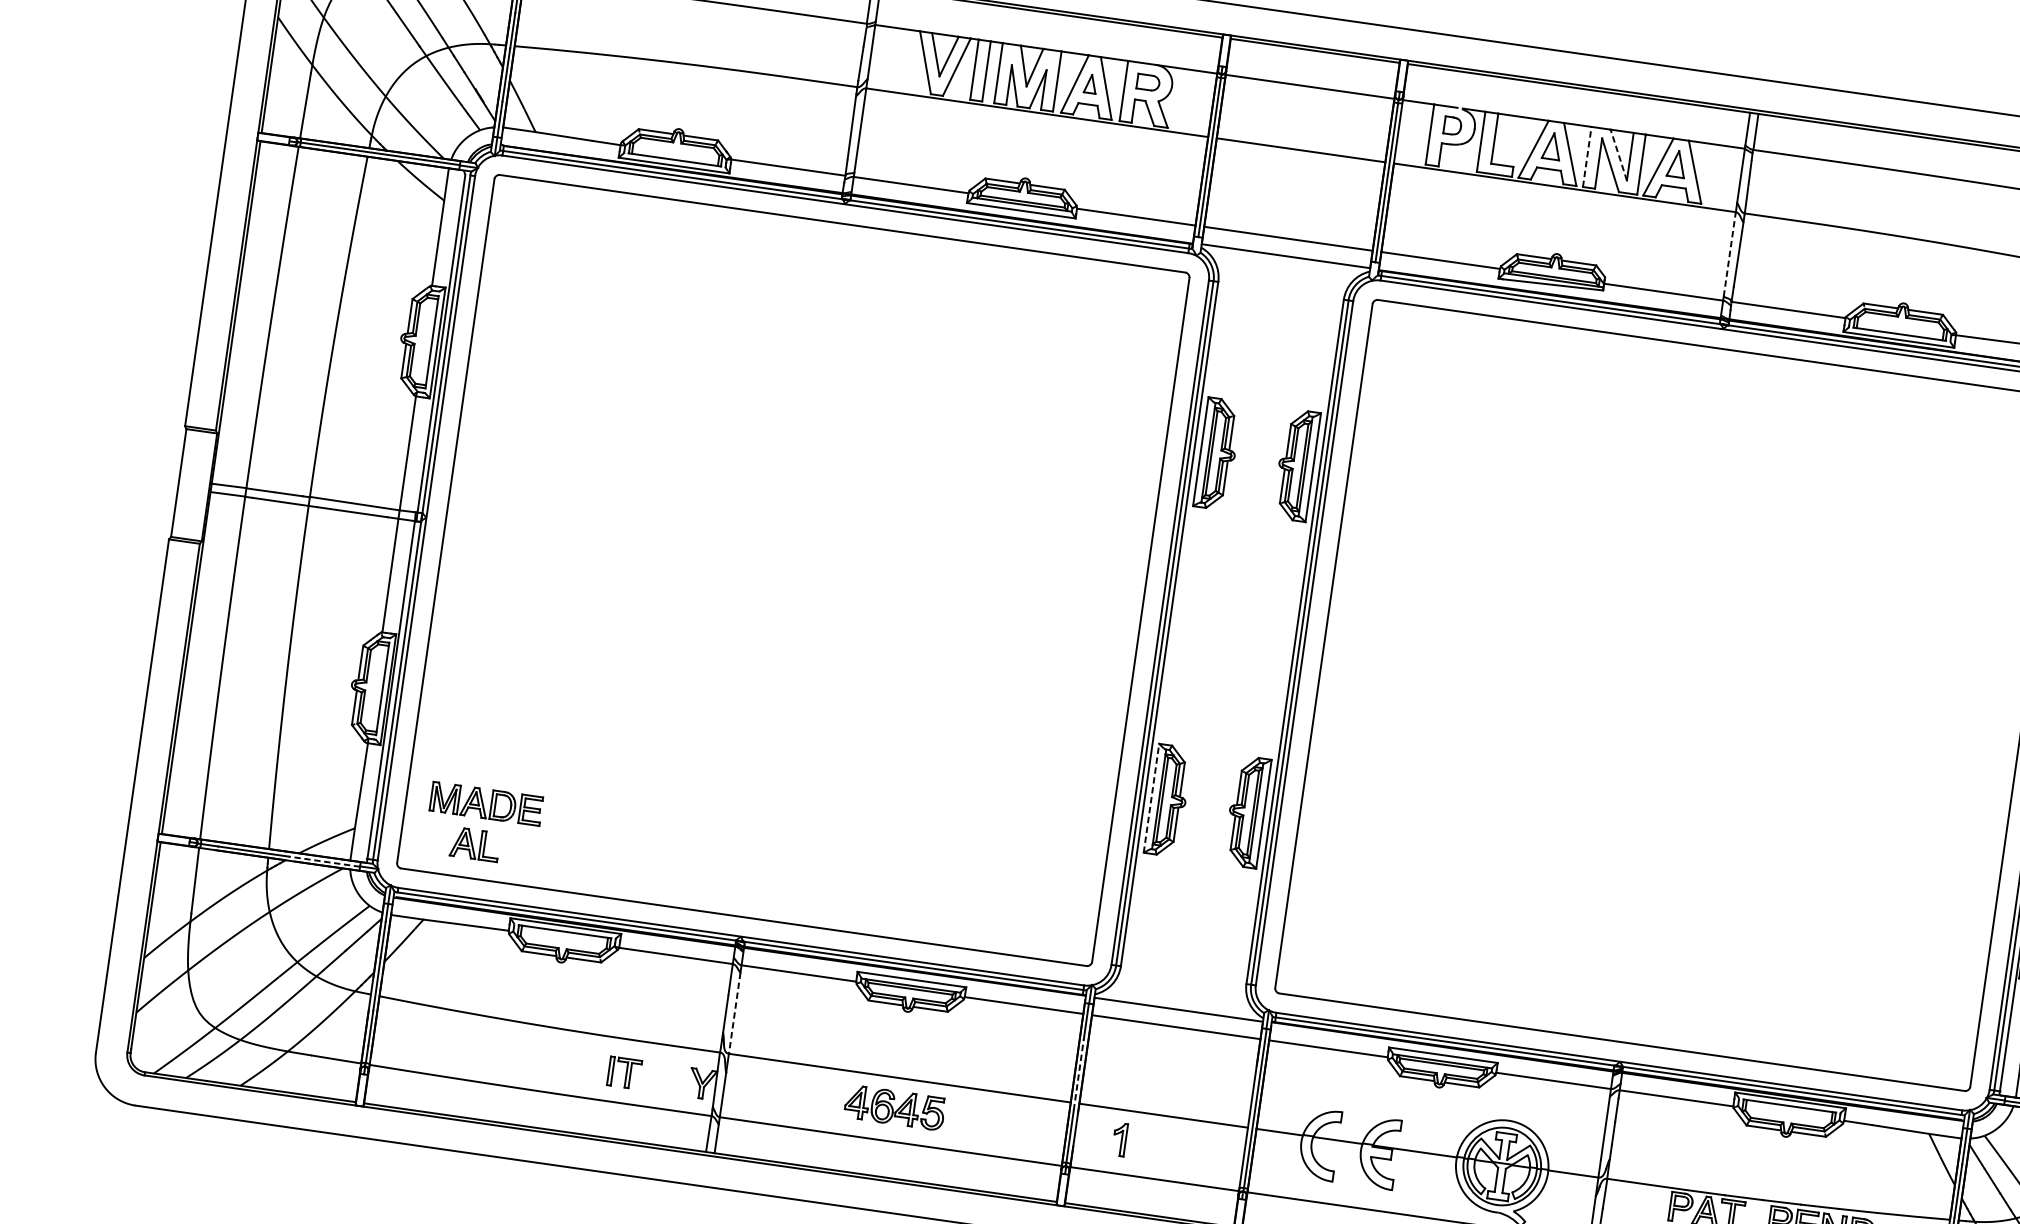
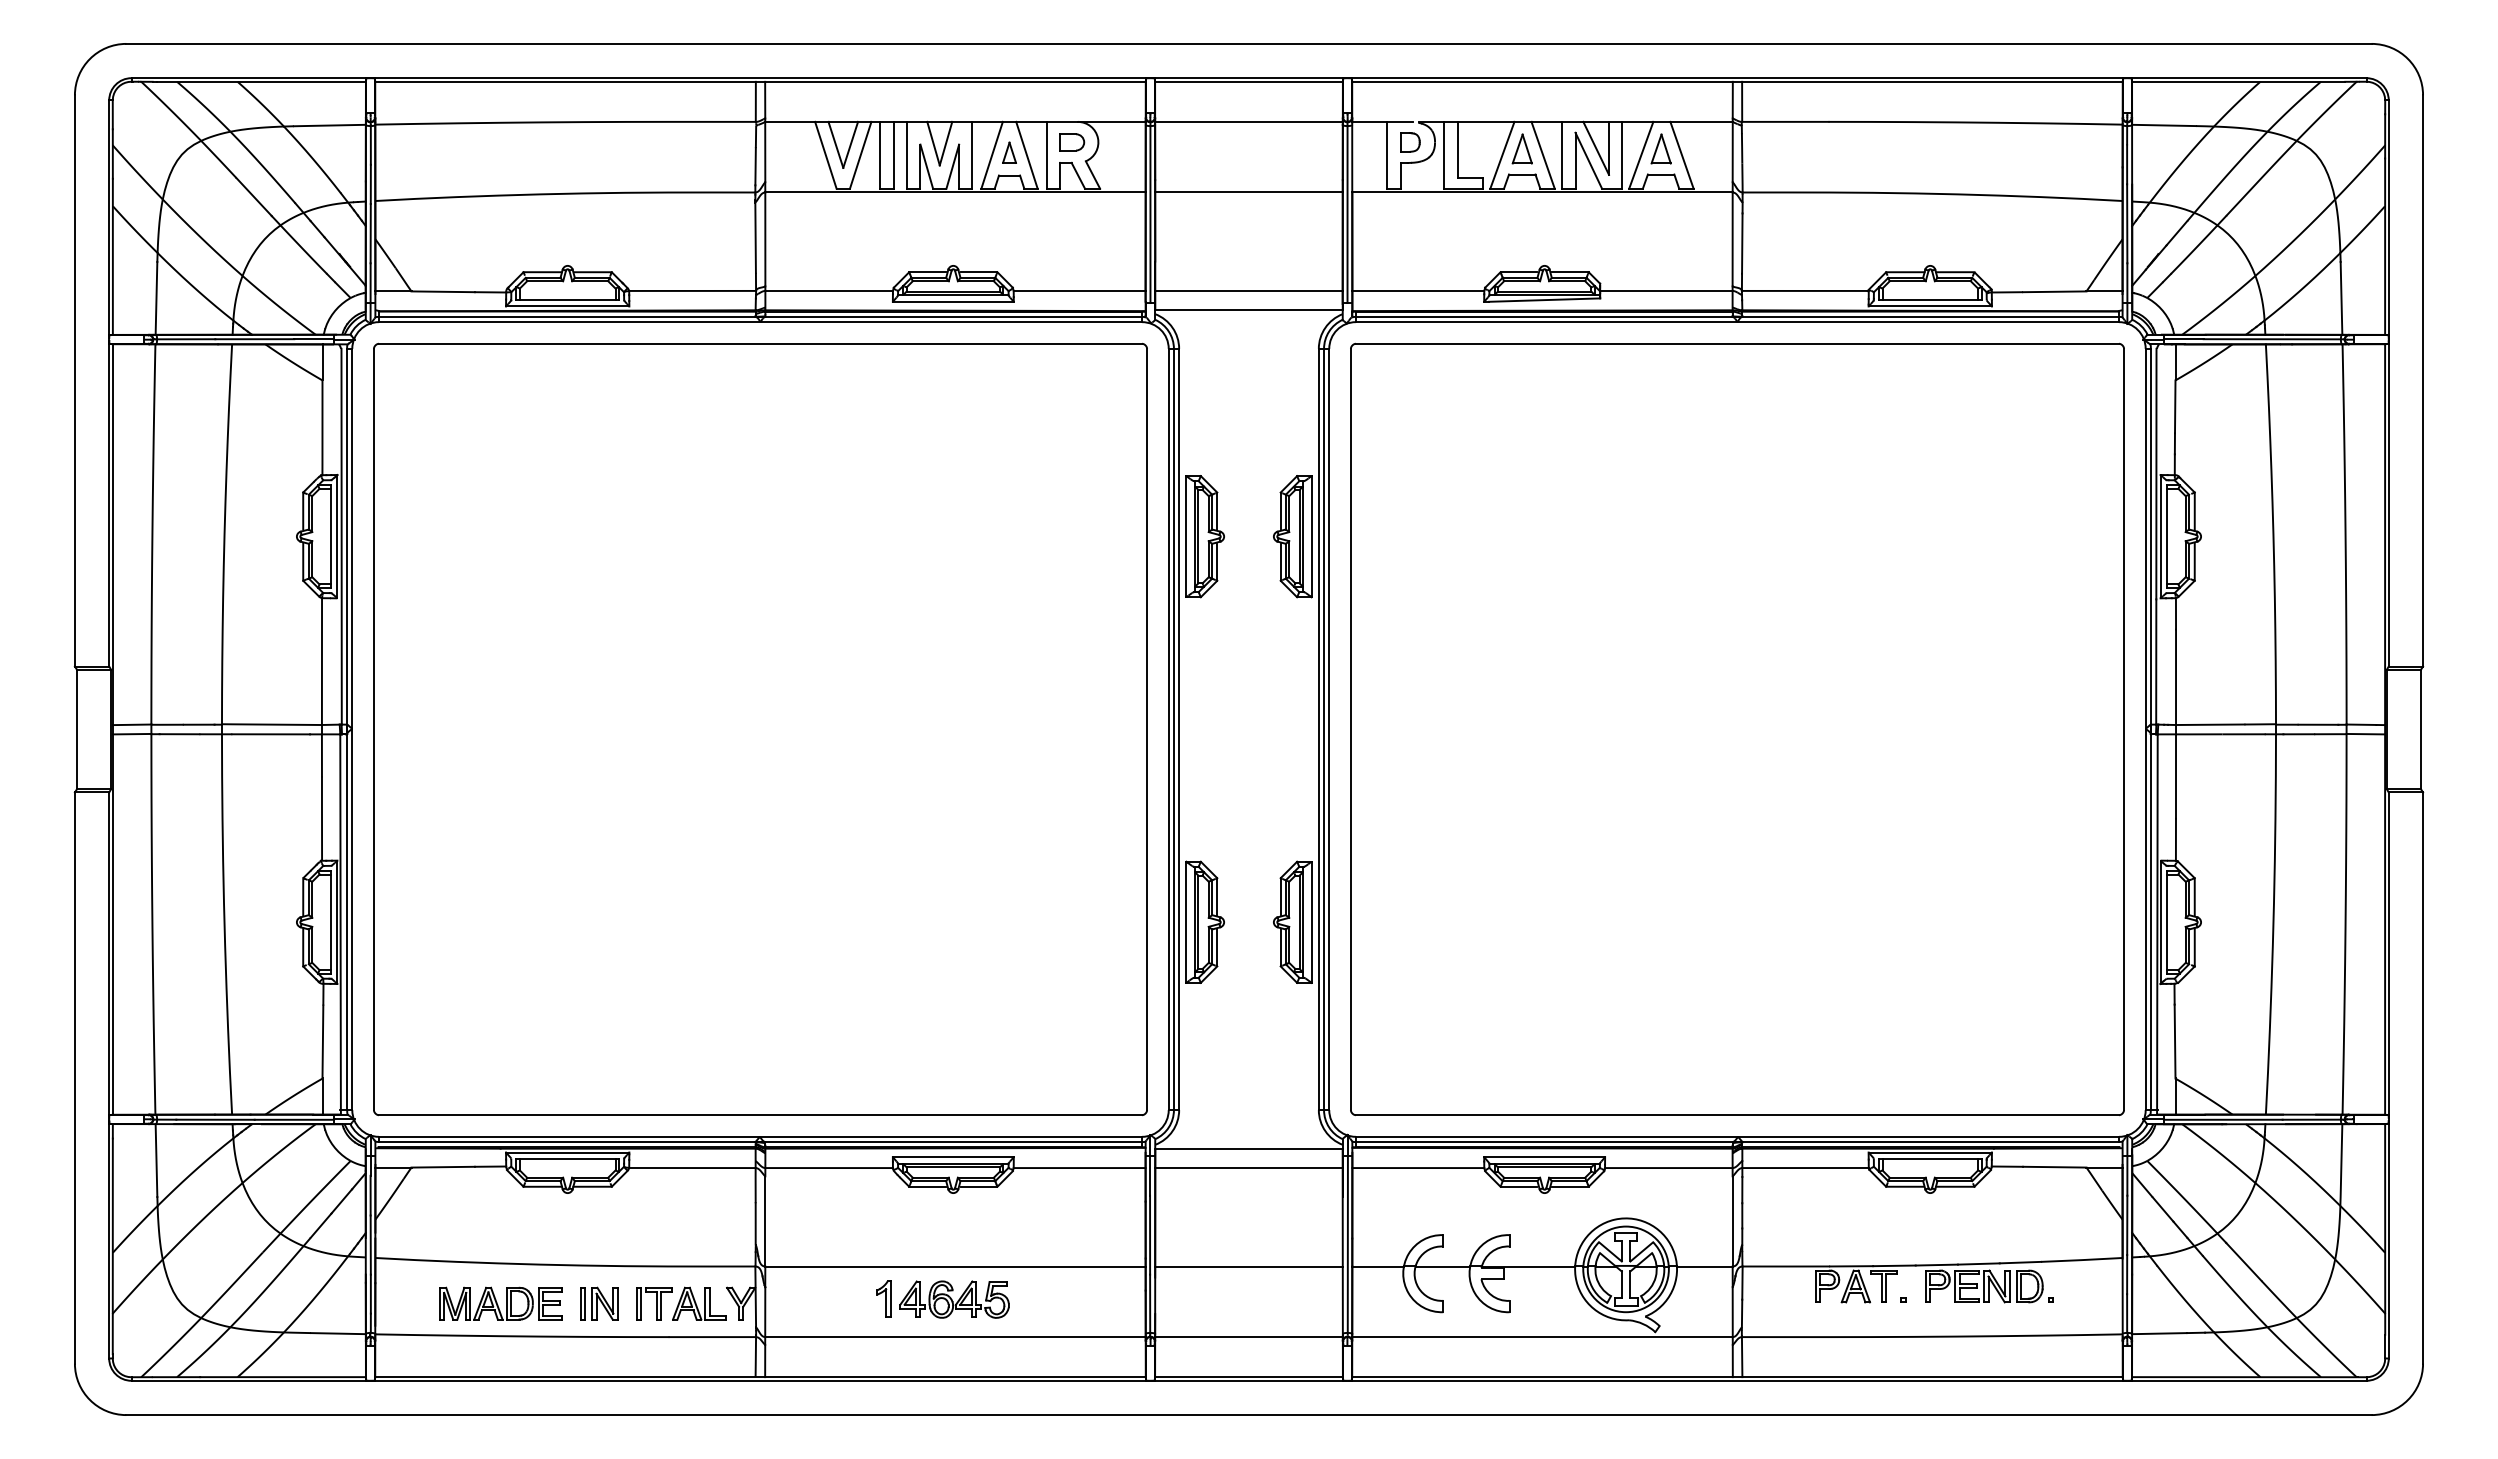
line: (1618, 154) -> (1595, 147), dashed -> solid
line: (1587, 156) -> (1562, 154), dashed -> solid
line: (1729, 254) -> (1732, 239), dashed -> solid
line: (1151, 798) -> (1186, 922), dashed -> solid
part: (485, 803) -> (500, 1303), moved
part: (475, 844) -> (699, 1303), moved
line: (324, 861) -> (294, 1119), dashed -> solid
line: (734, 1013) -> (765, 1221), dashed -> solid
part: (575, 1065) -> (599, 1303), added
line: (1079, 1074) -> (1150, 1234), dashed -> solid
part: (1119, 1138) -> (883, 1298), moved

